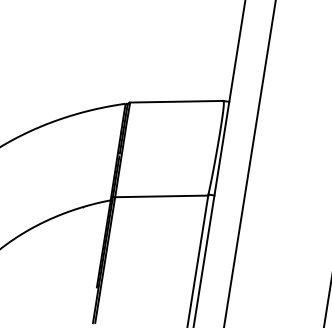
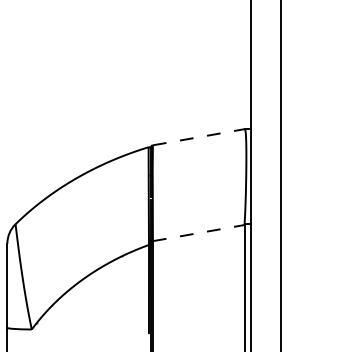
line: (176, 101) -> (198, 137), solid -> dashed
line: (161, 196) -> (198, 233), solid -> dashed

